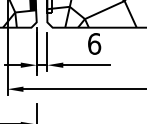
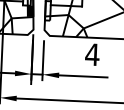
text: (94, 43) -> (92, 54), 6 -> 4

